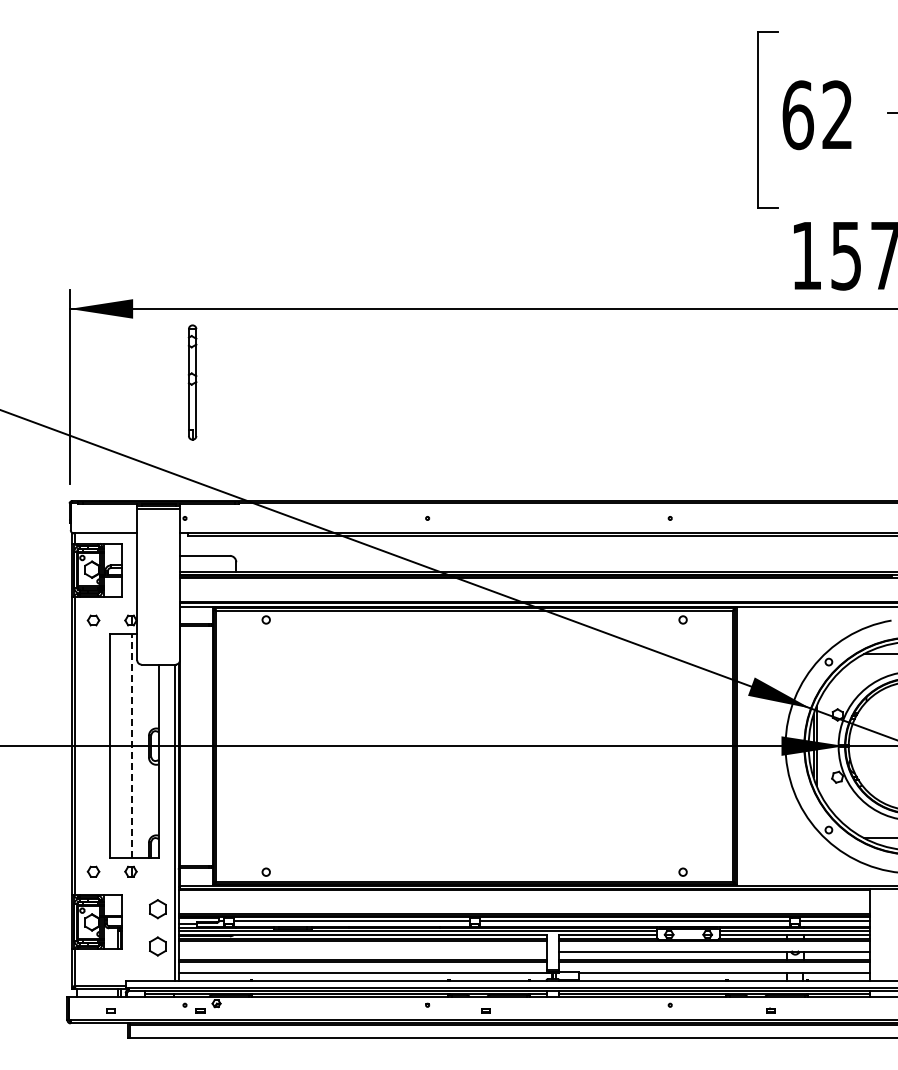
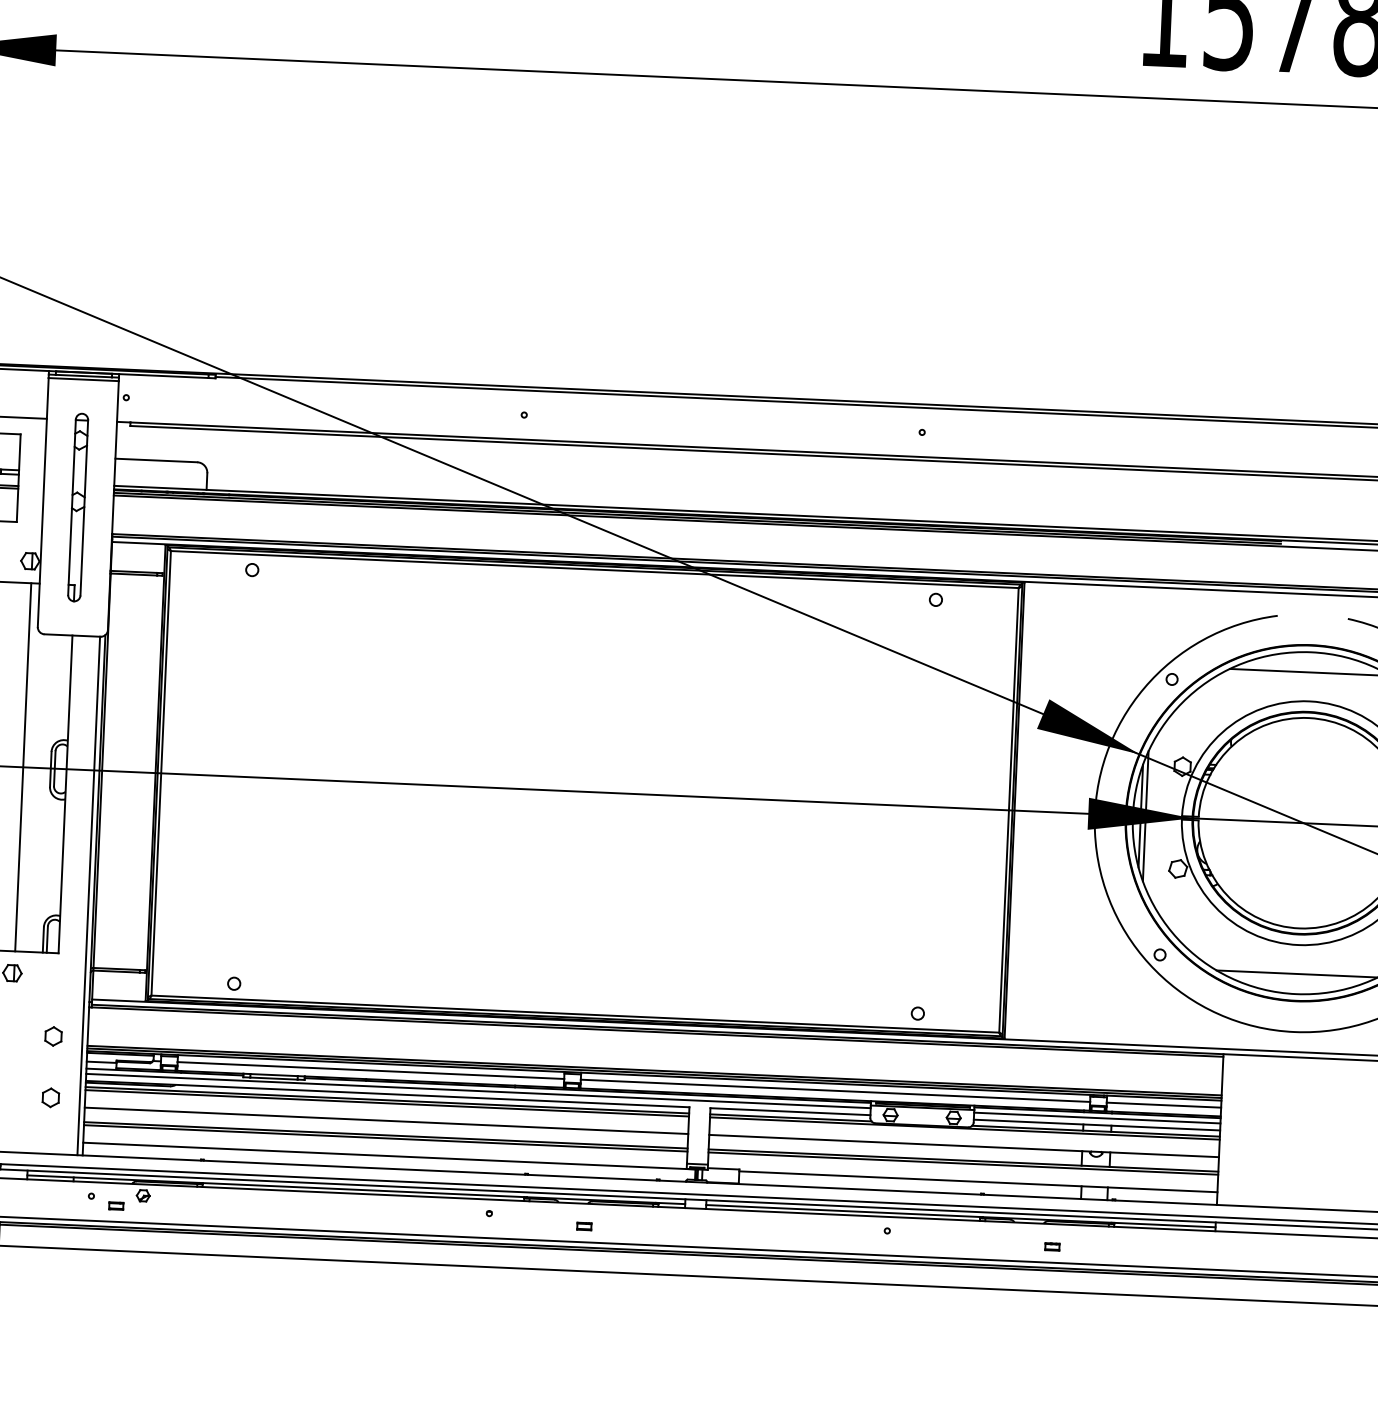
part: (192, 382) -> (77, 507), moved
line: (132, 745) -> (23, 766), dashed -> solid
part: (157, 908) -> (53, 1035), size x0.62
part: (157, 946) -> (50, 1097), size x0.62
line: (362, 951) -> (386, 1120), added

